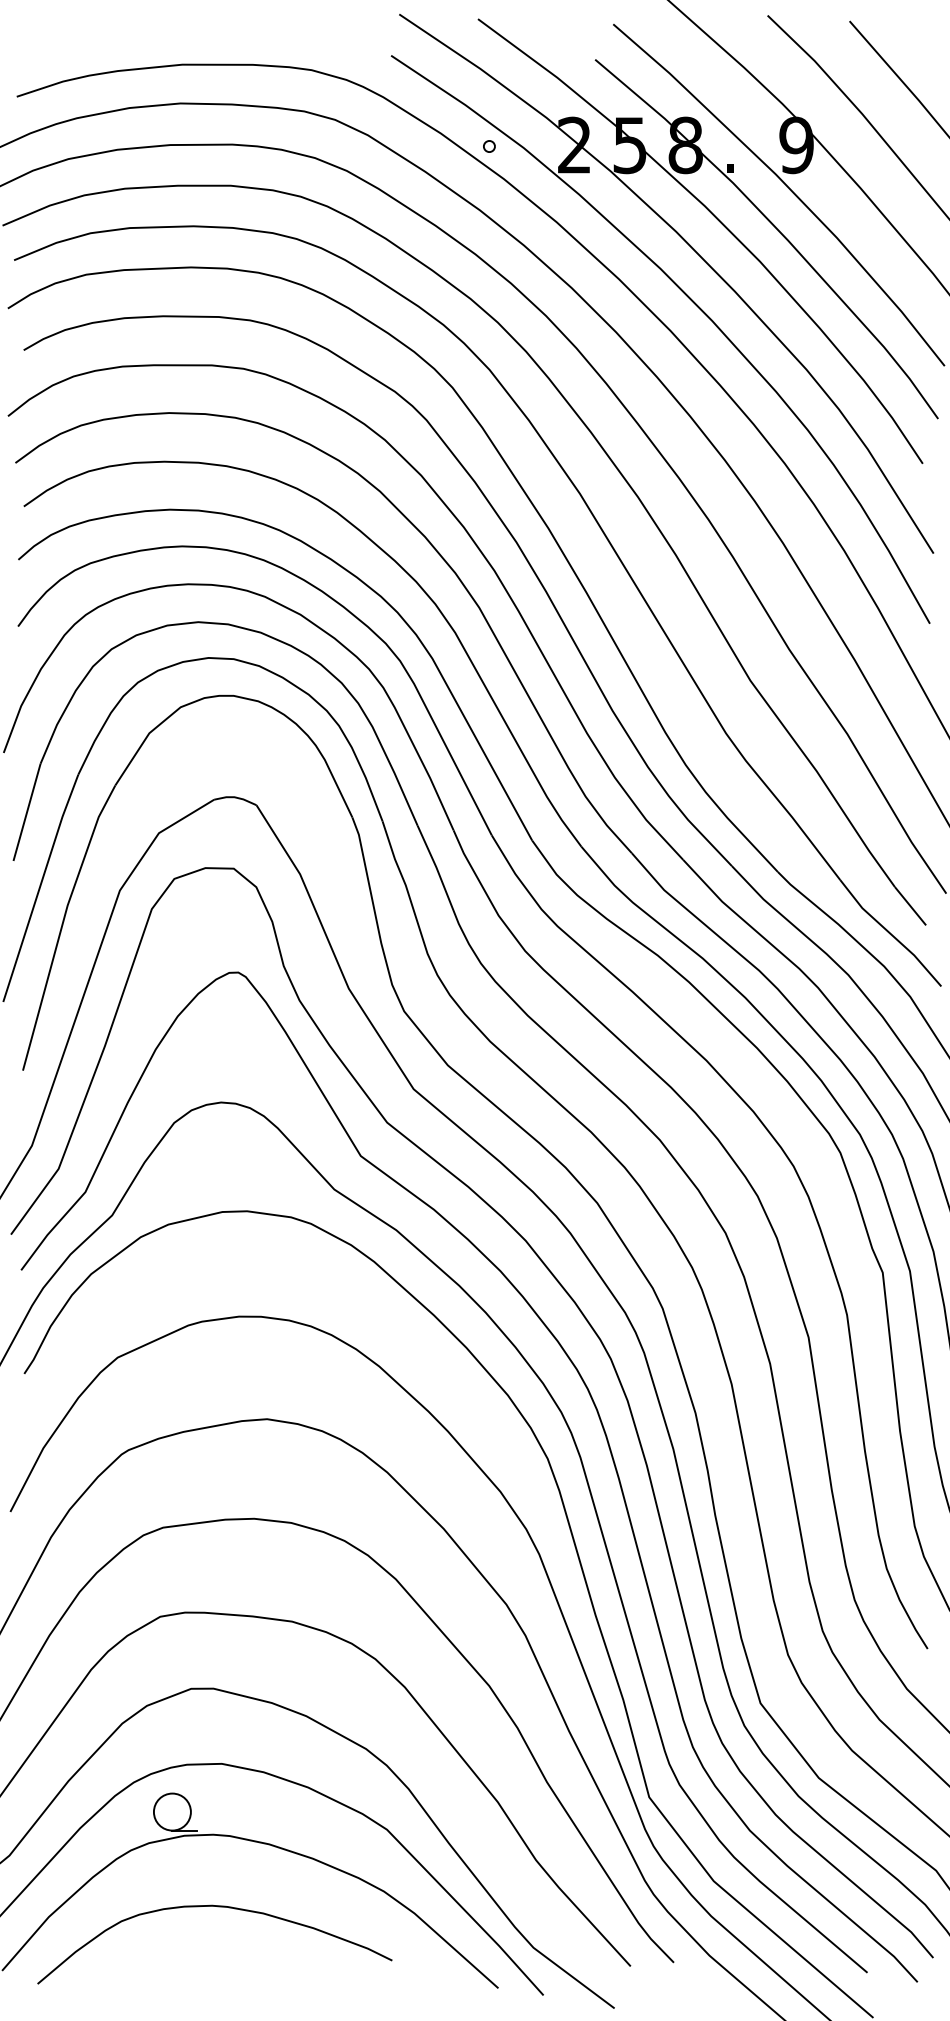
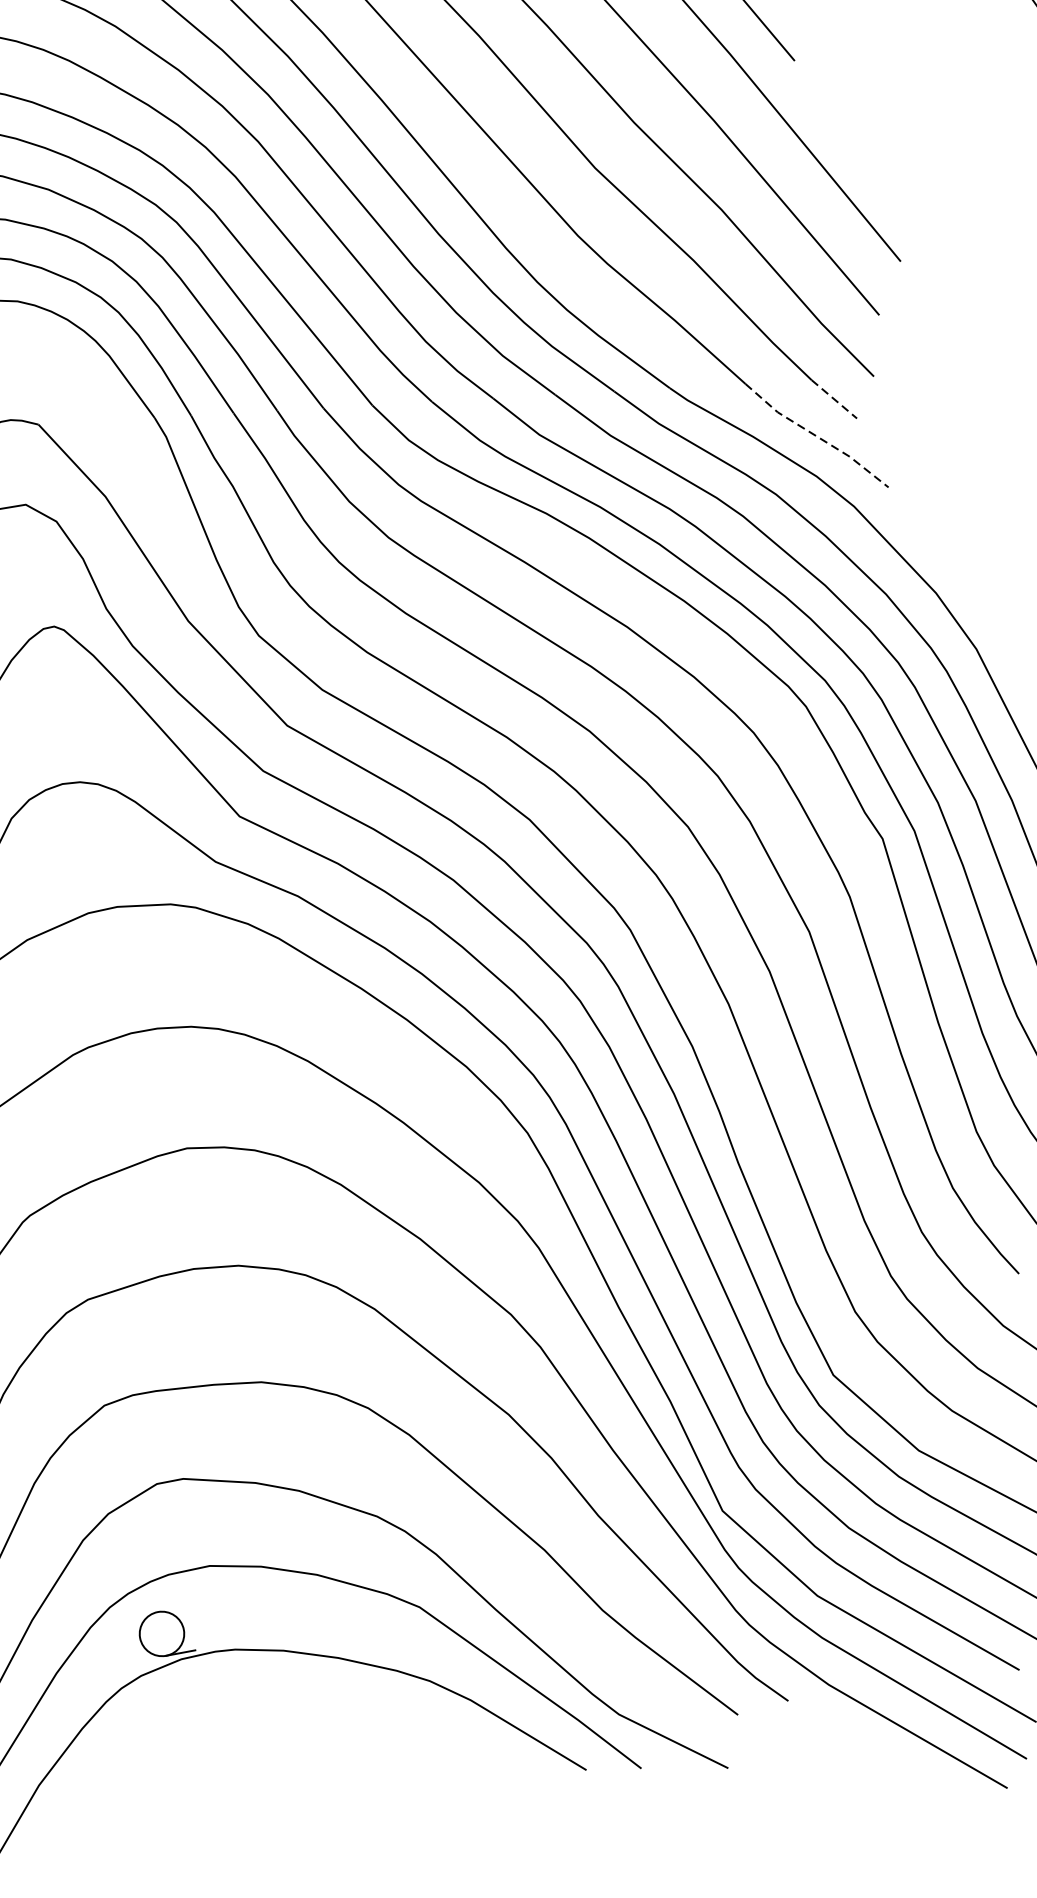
line: (910, 906) -> (834, 399), solid -> dashed
line: (890, 934) -> (816, 437), solid -> dashed
curve: (217, 1907) -> (236, 1736), removed

